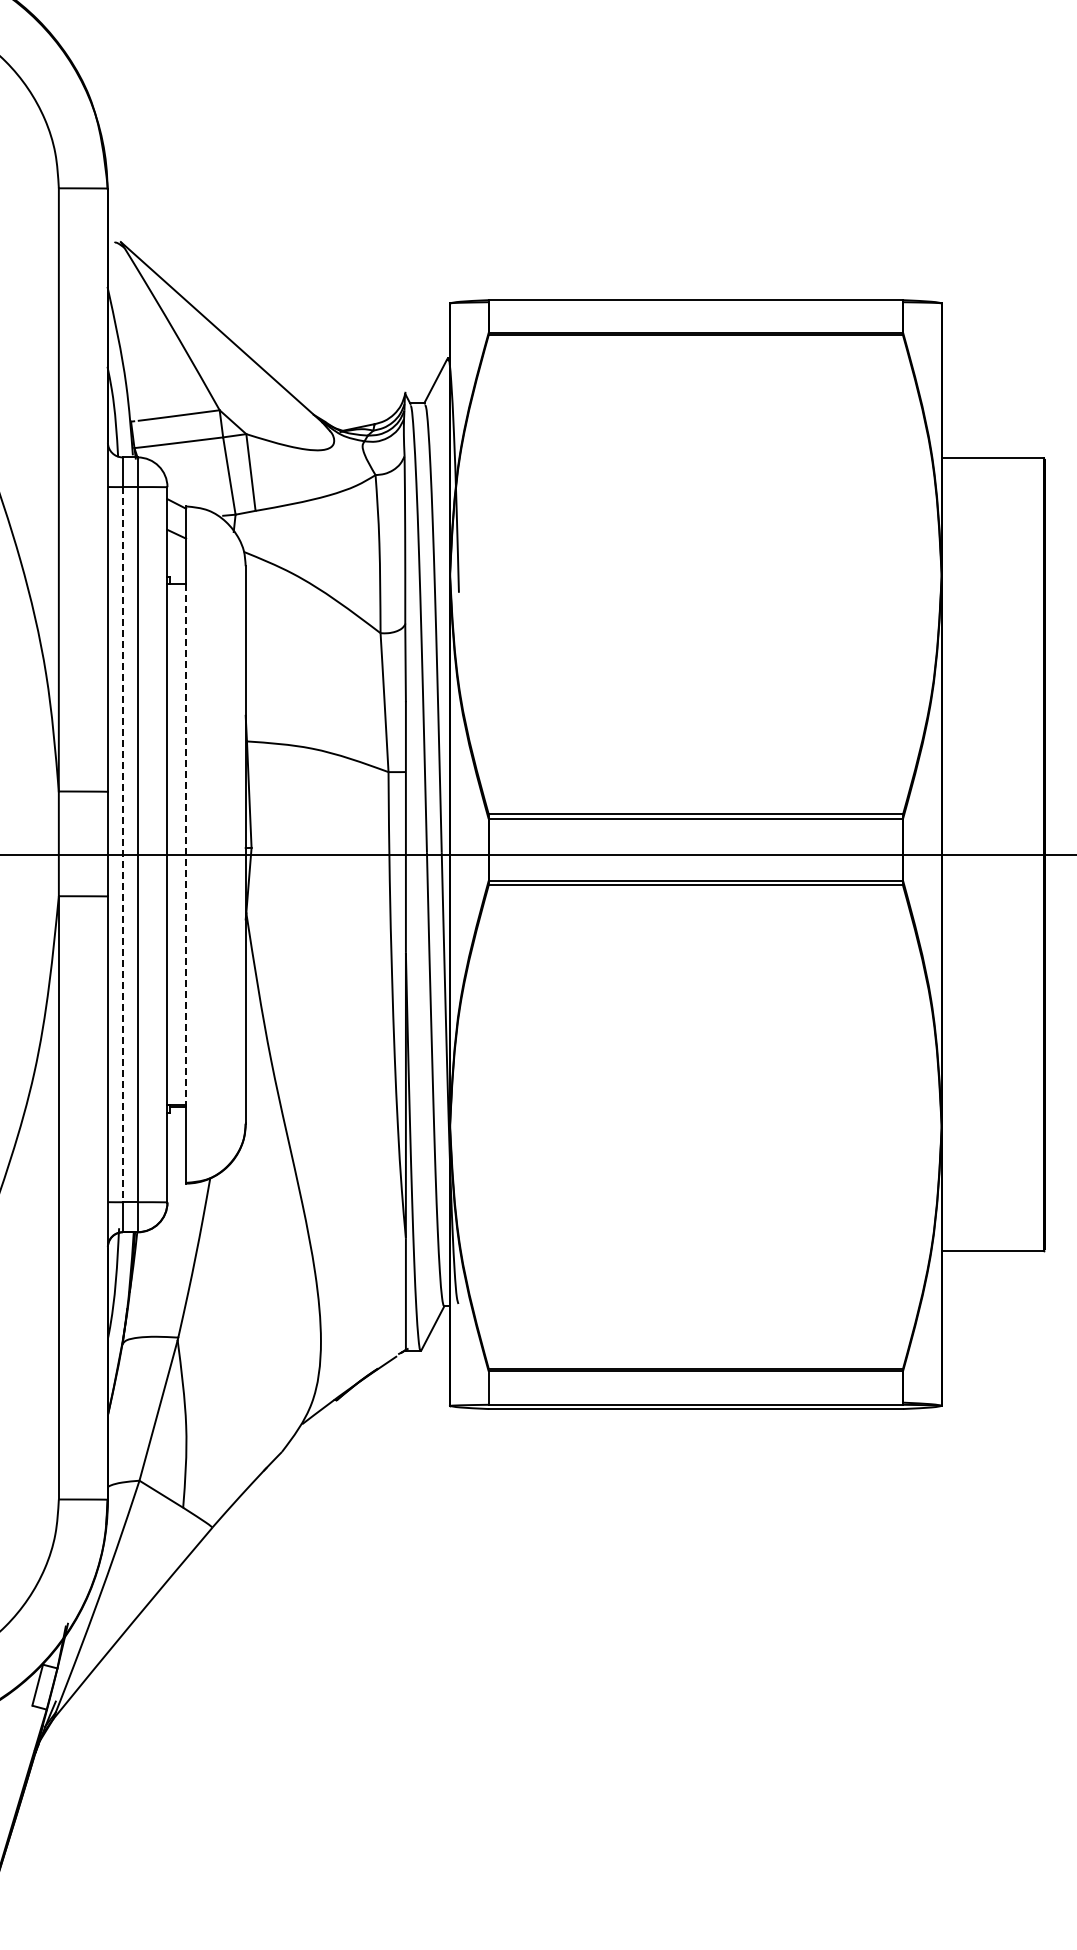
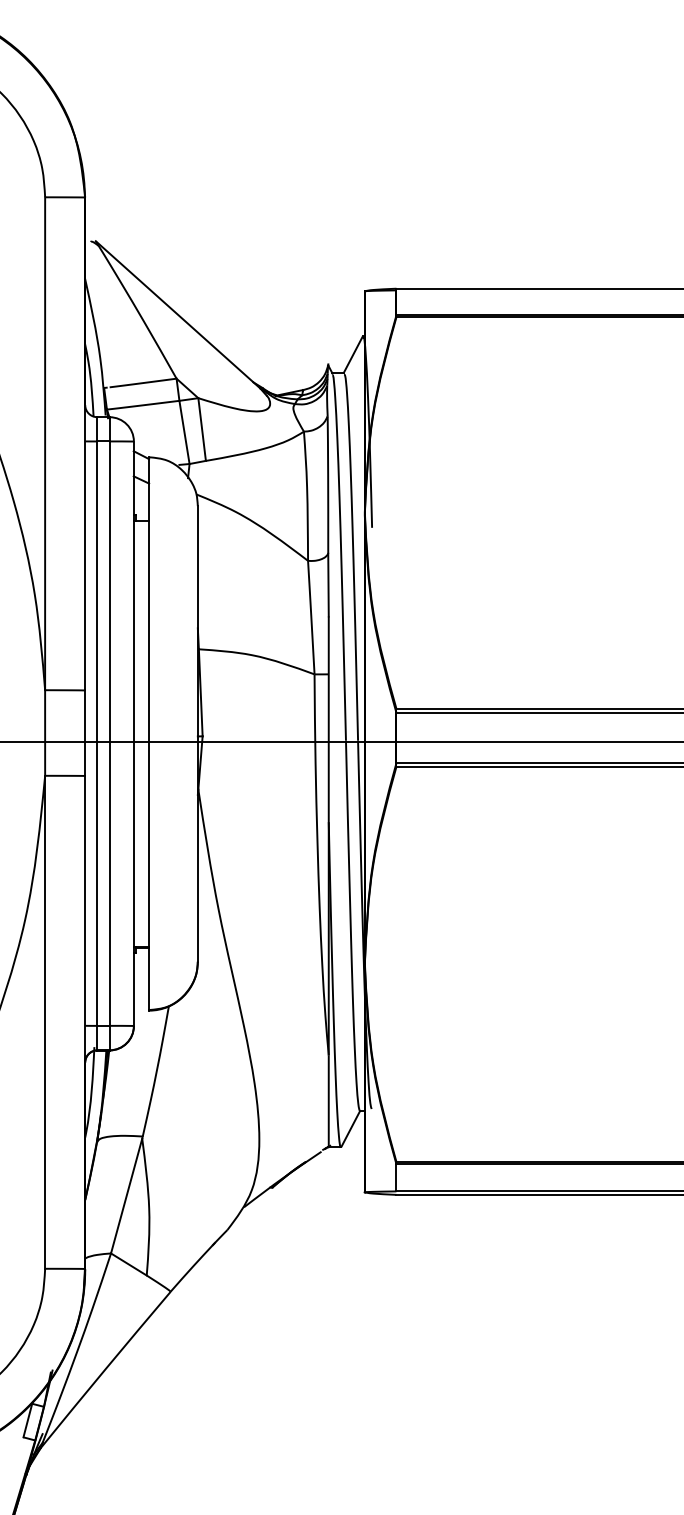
line: (122, 844) -> (97, 733), dashed -> solid
line: (186, 844) -> (149, 733), dashed -> solid

